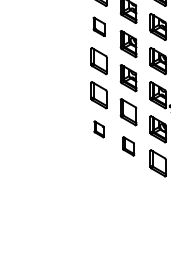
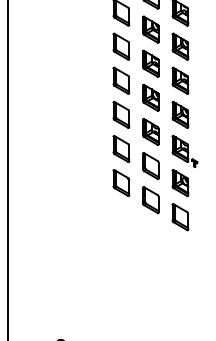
part: (99, 26) -> (121, 80), size x1.43
part: (99, 129) -> (121, 183), size x1.67
part: (128, 146) -> (150, 200), size x1.43

